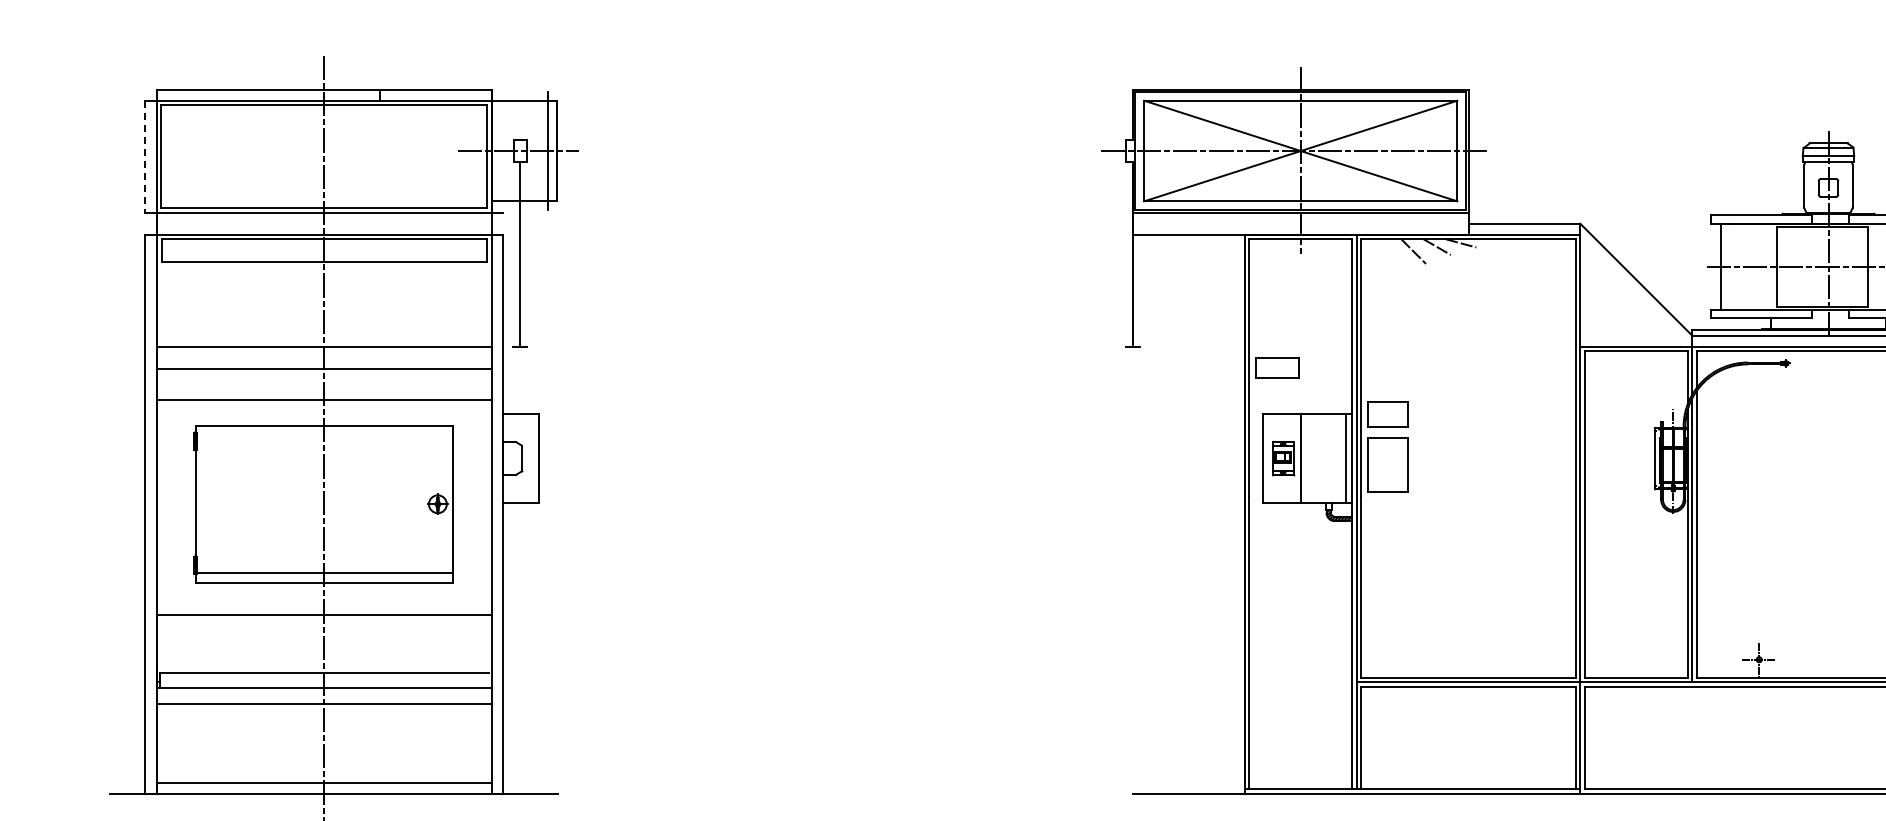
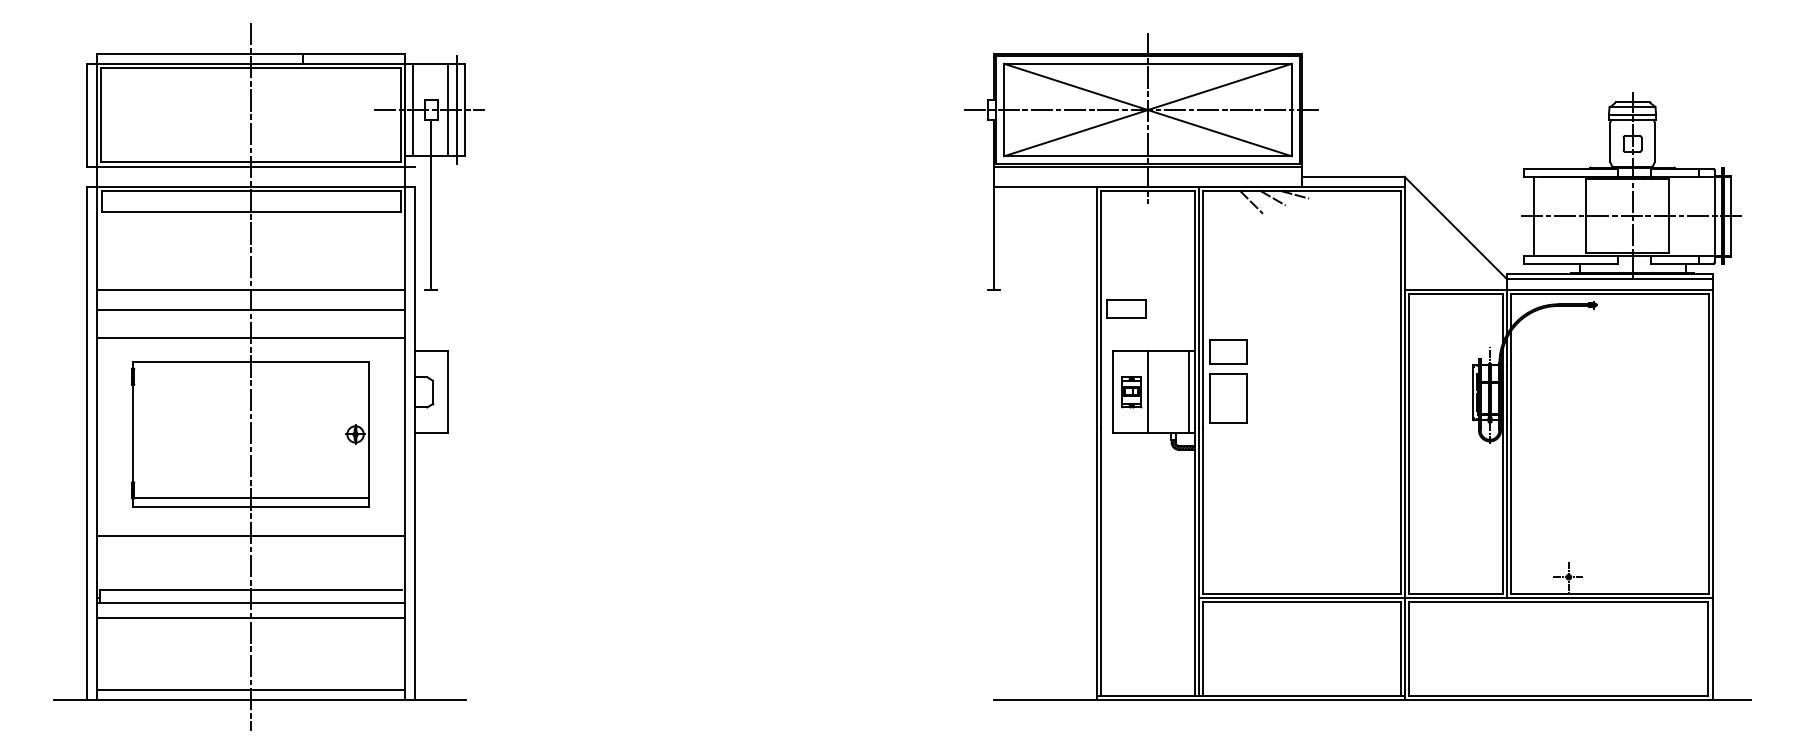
line: (500, 150) -> (413, 109), added
line: (539, 150) -> (448, 109), added
line: (144, 156) -> (86, 115), dashed -> solid

